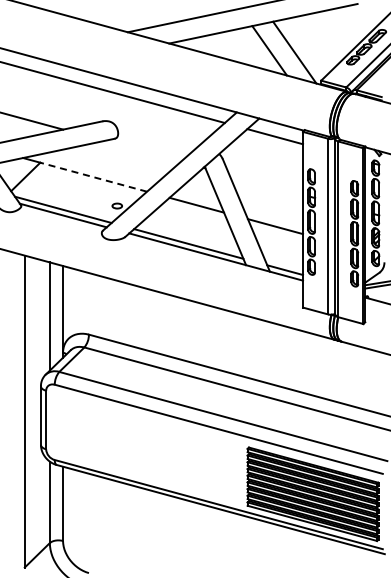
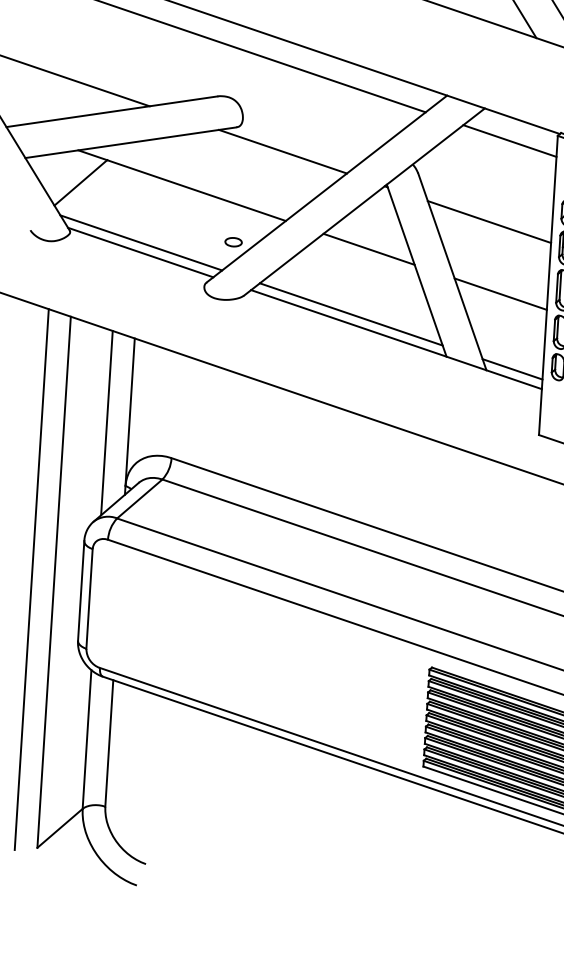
line: (142, 150) -> (282, 150), added
line: (93, 177) -> (196, 191), dashed -> solid
line: (266, 184) -> (489, 221), added
line: (11, 410) -> (31, 578), added

